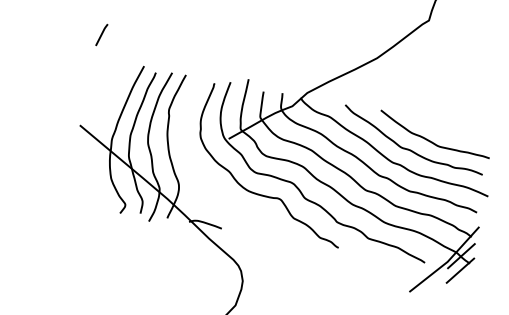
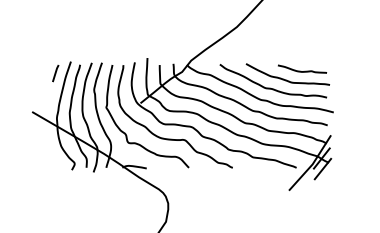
line: (101, 34) -> (55, 73), moved
curve: (453, 131) -> (300, 70), added
curve: (202, 176) -> (126, 133), added

